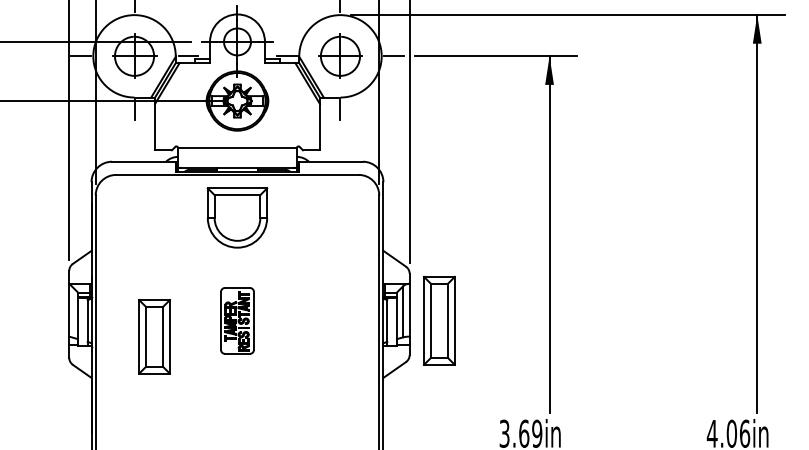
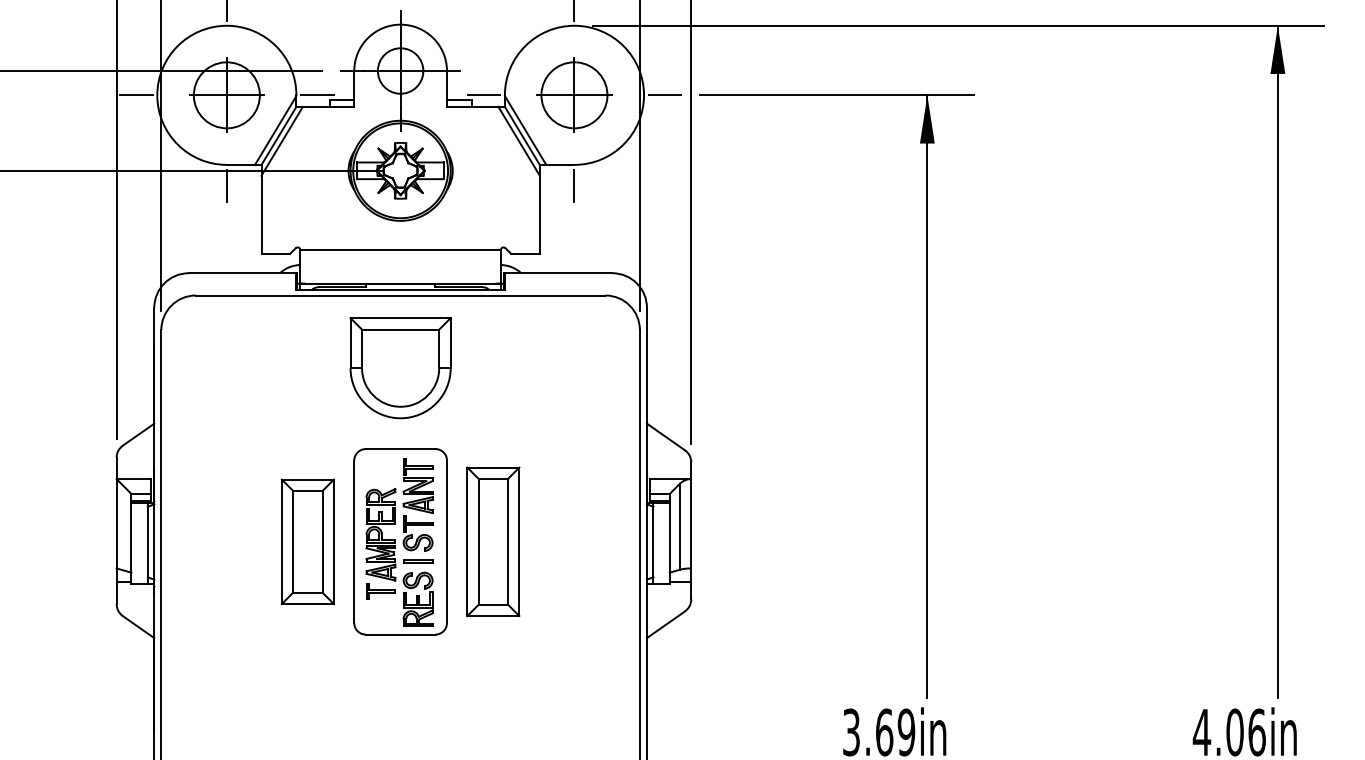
part: (237, 320) -> (400, 541), size x1.67
part: (439, 320) -> (493, 541), moved
part: (154, 336) -> (307, 541), moved

